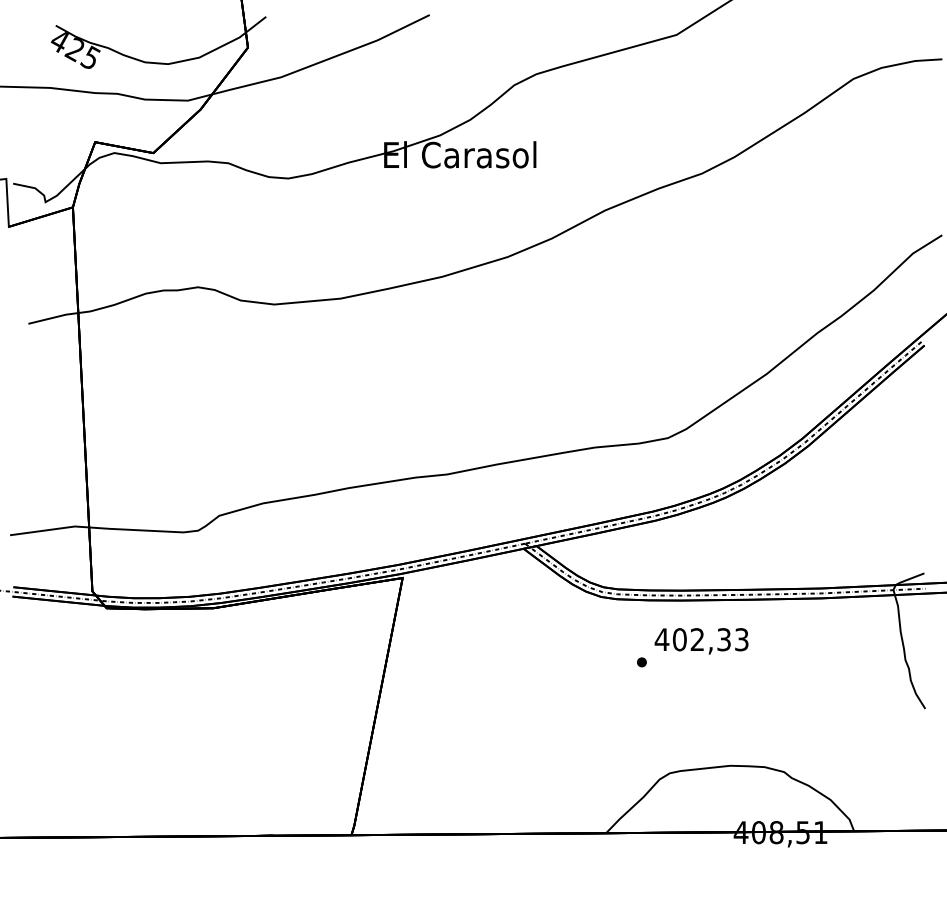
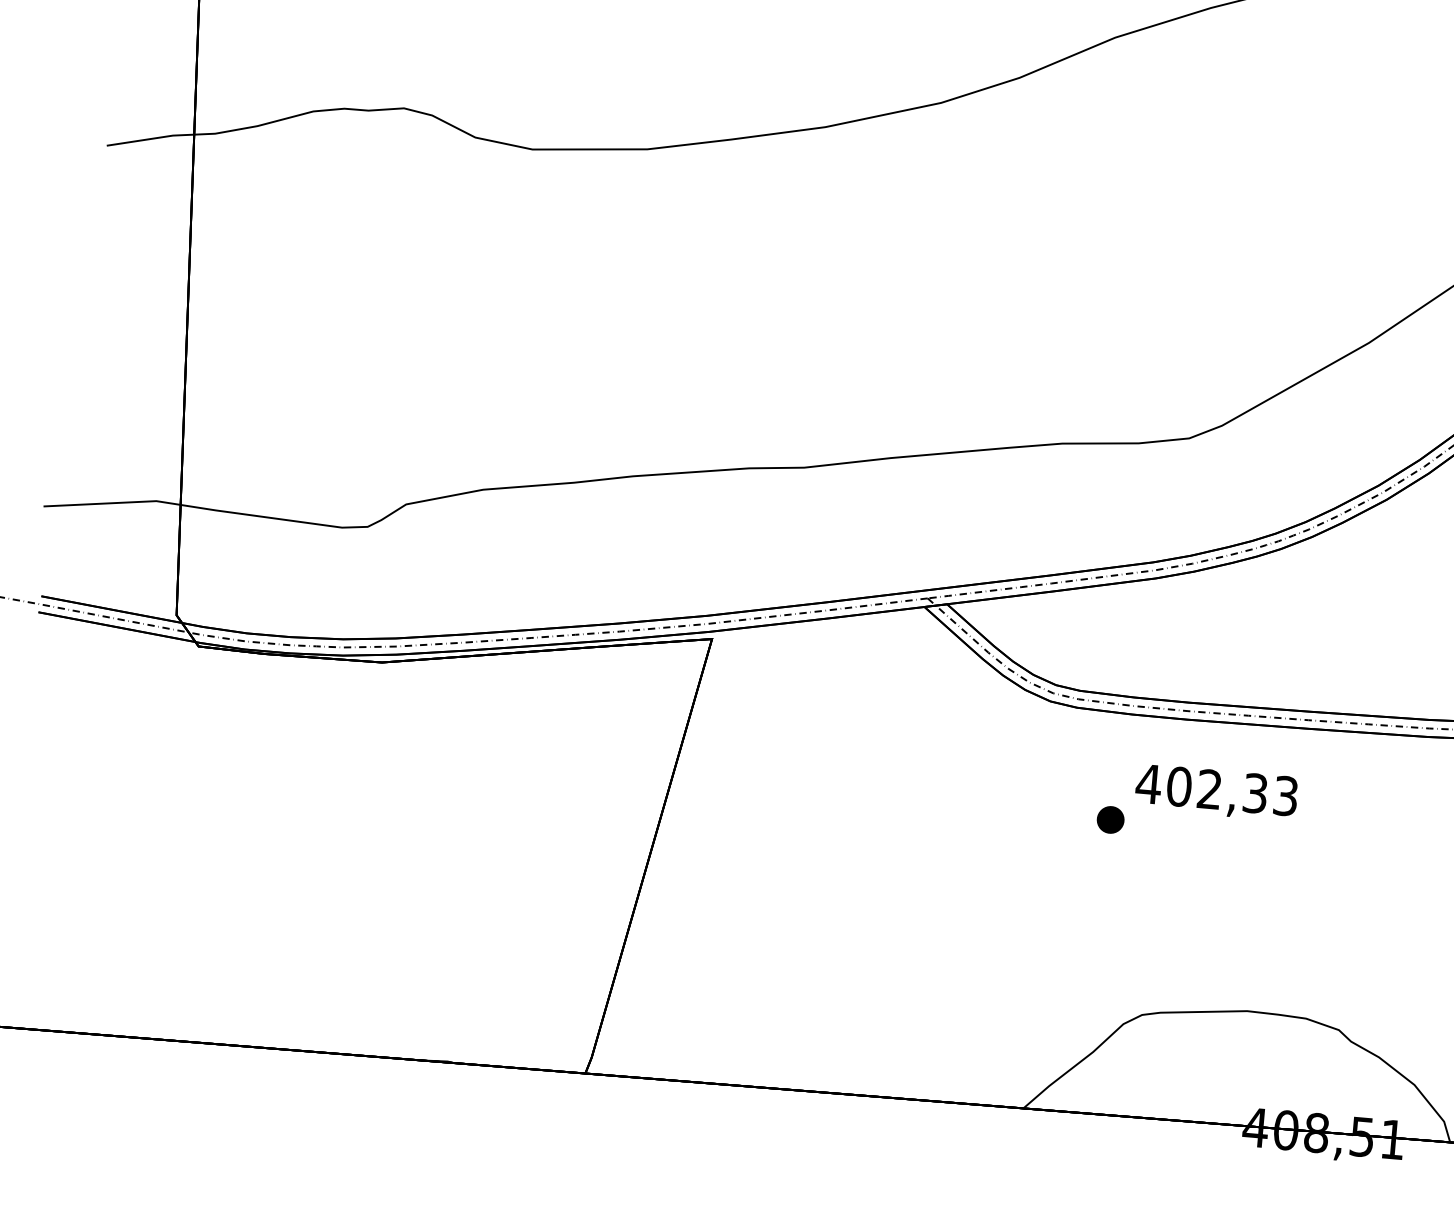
part: (641, 662) -> (1109, 820), size x1.6

